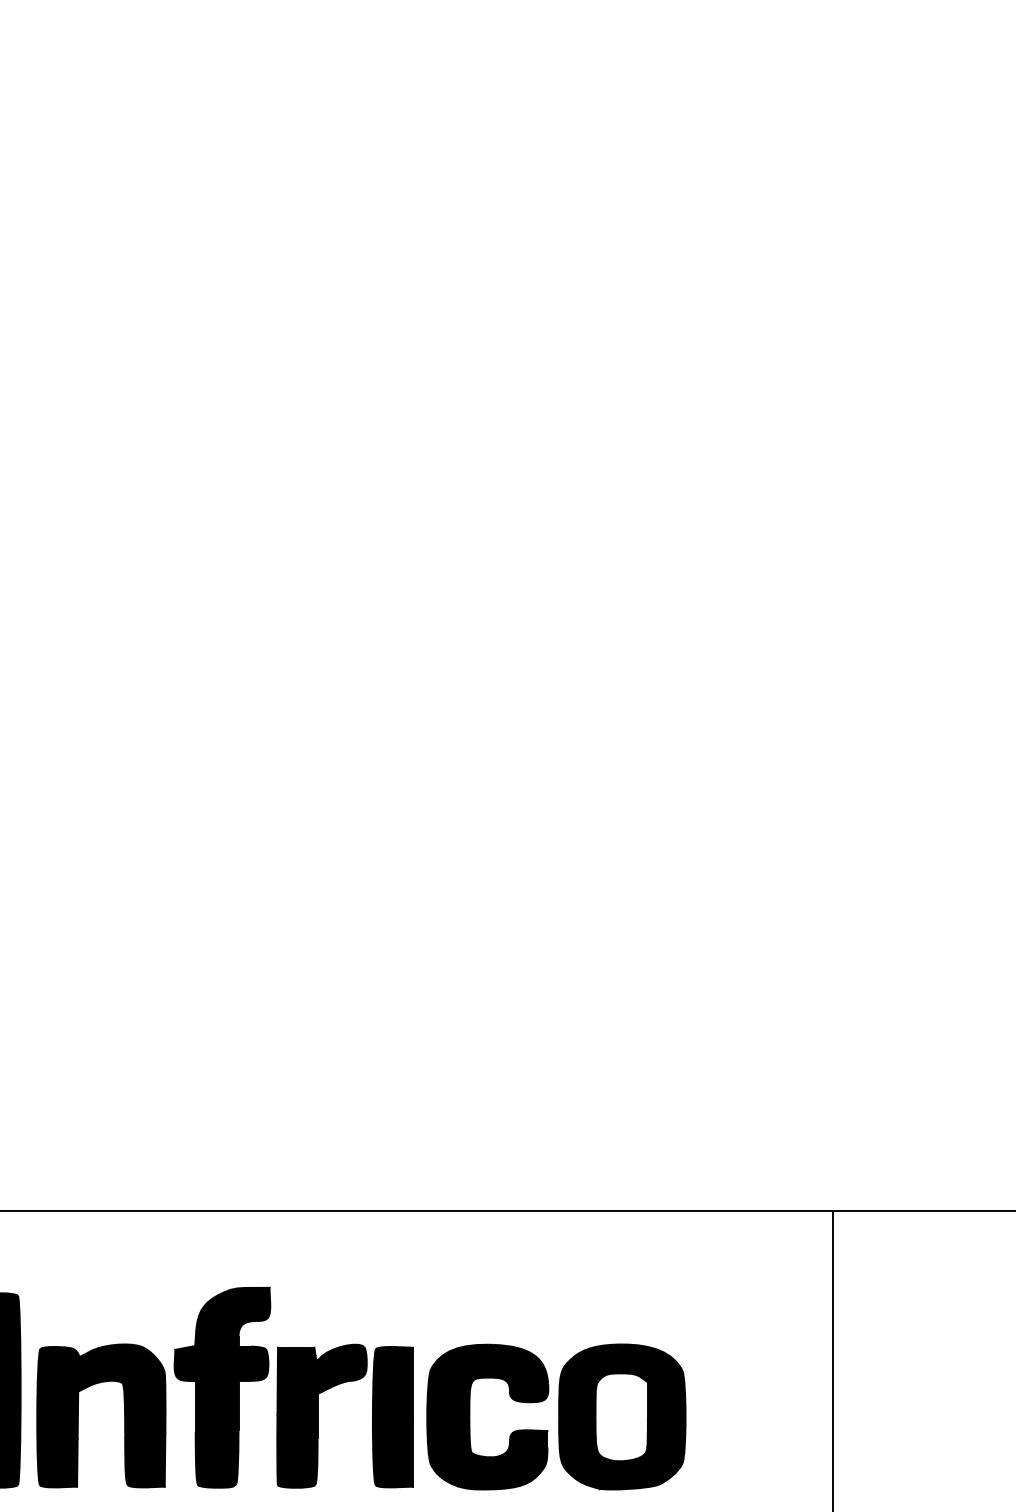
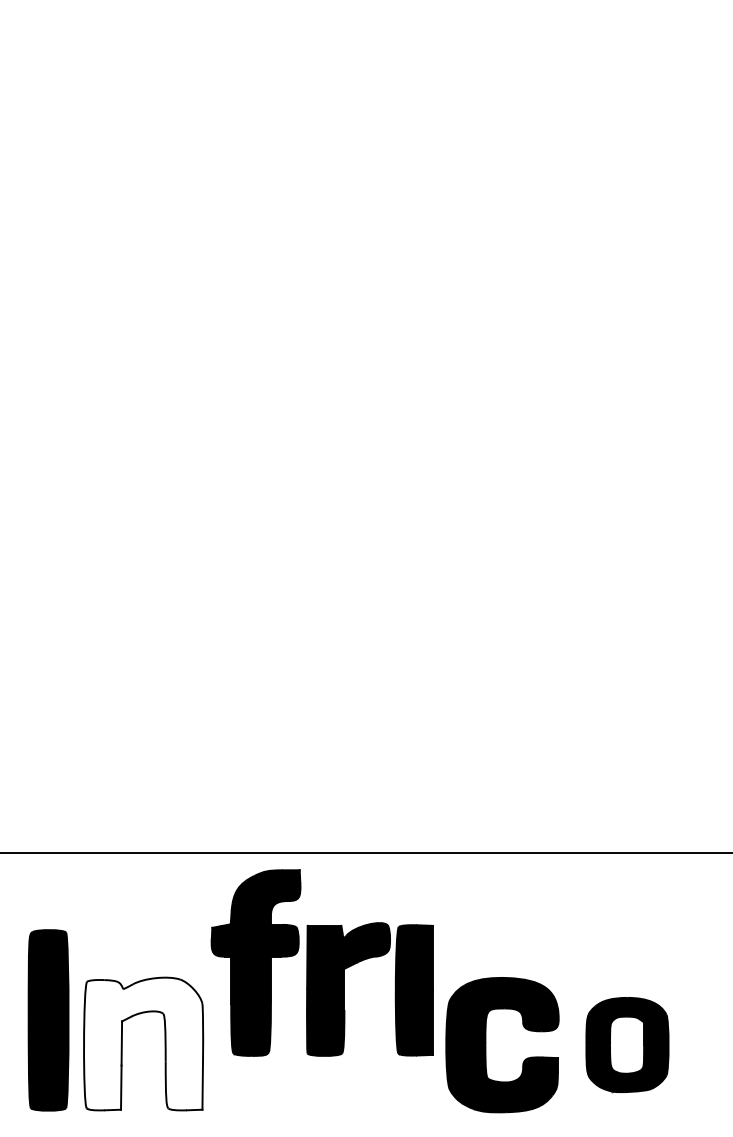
part: (293, 1387) -> (322, 962), moved
fill: (101, 1415) -> (143, 1043), removed
part: (622, 1416) -> (627, 1044), size x0.7

